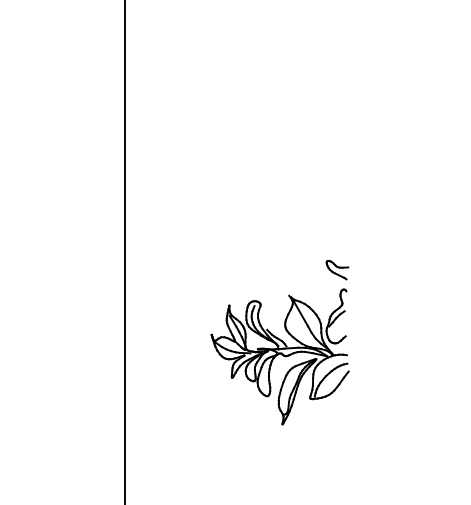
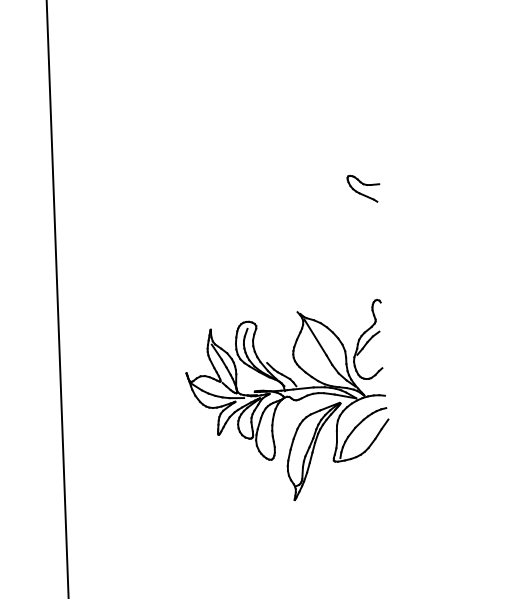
part: (337, 270) -> (363, 189), moved

